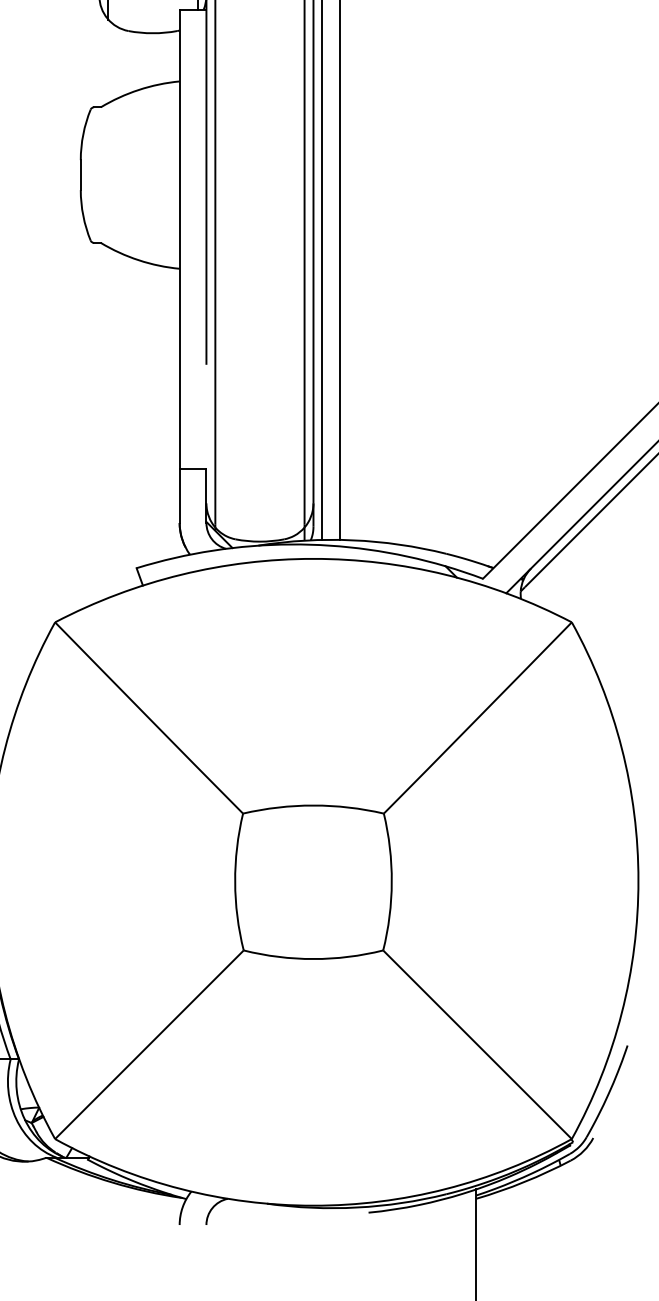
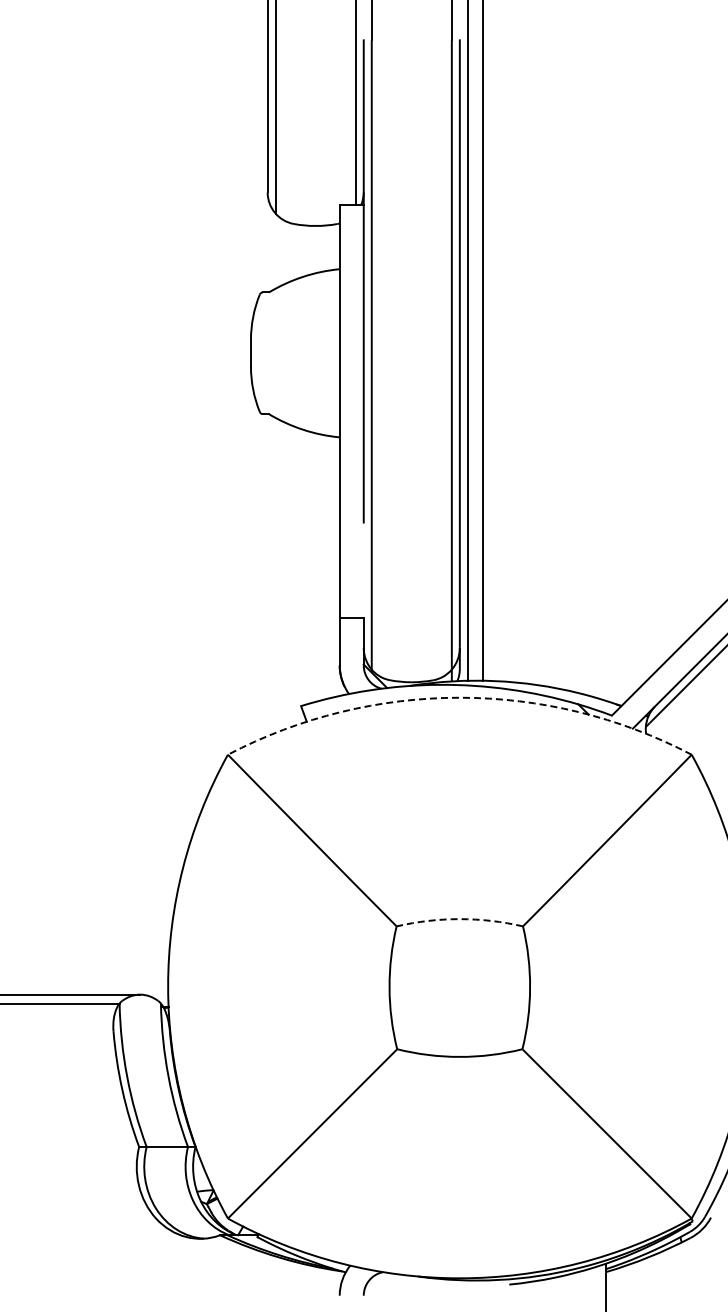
arc: (313, 558) -> (459, 697), solid -> dashed
arc: (313, 805) -> (459, 919), solid -> dashed

